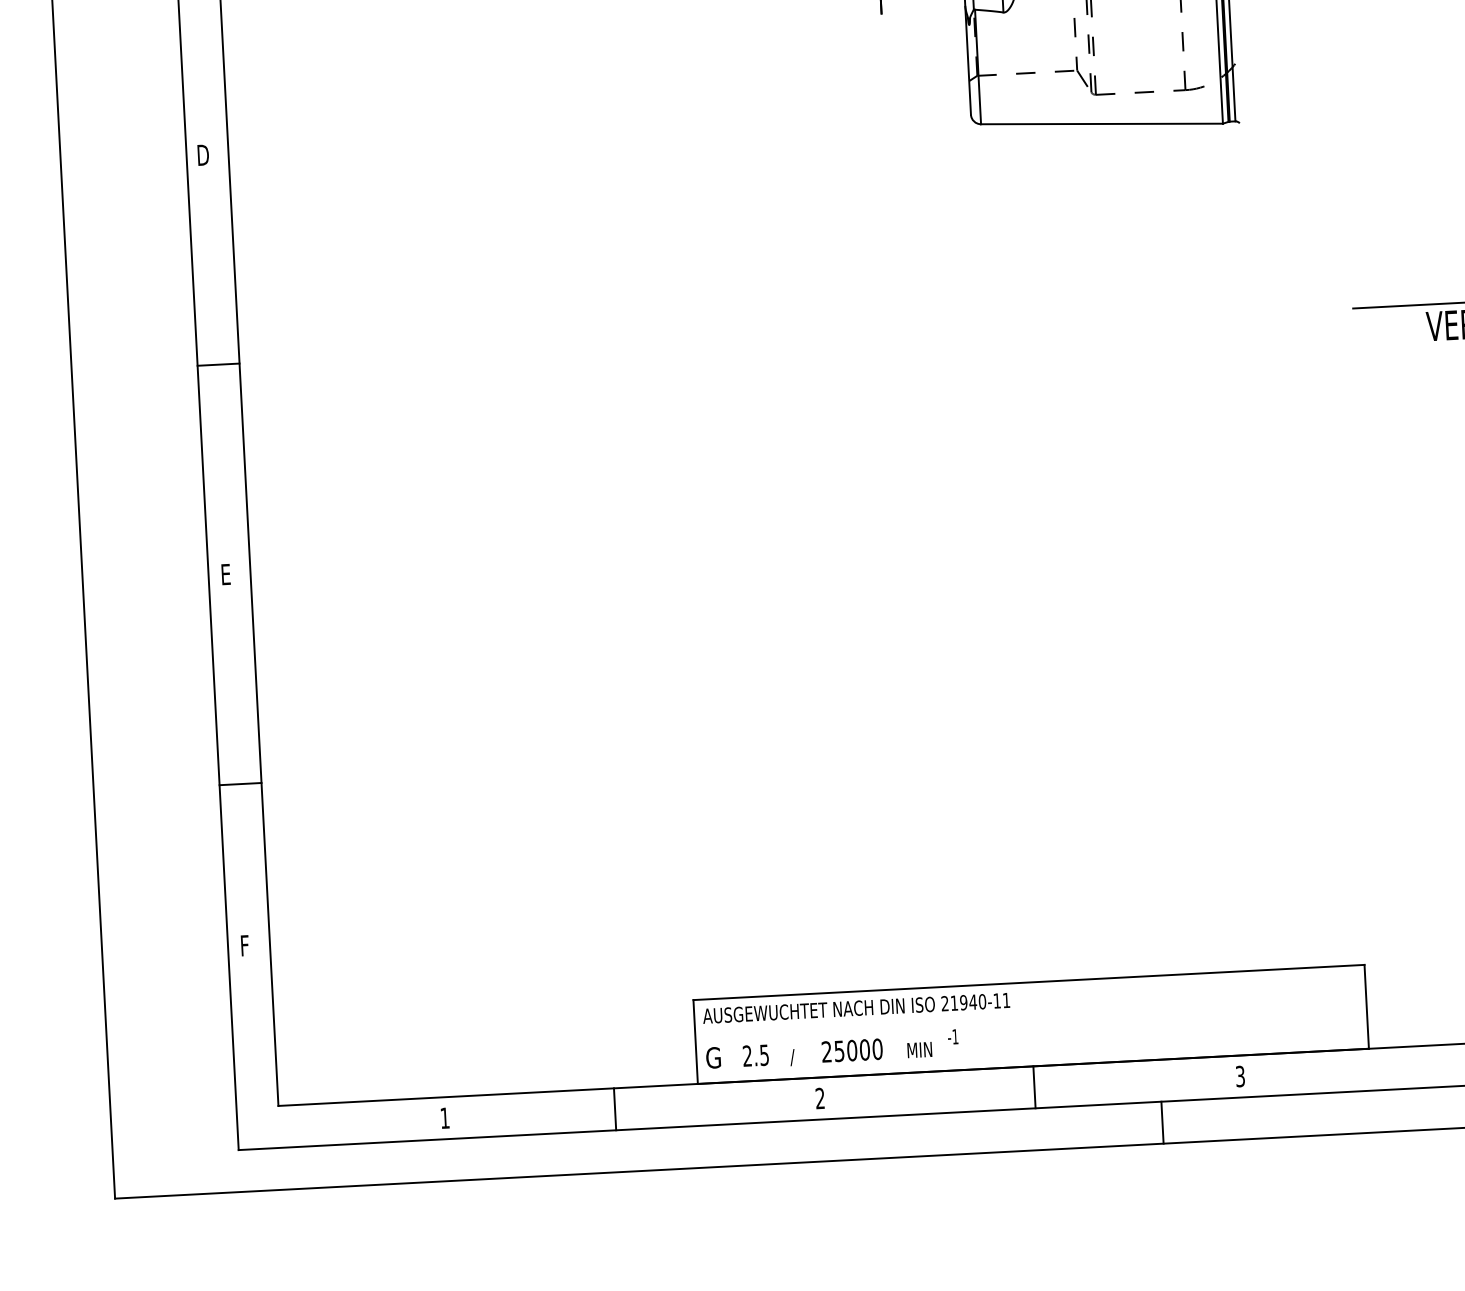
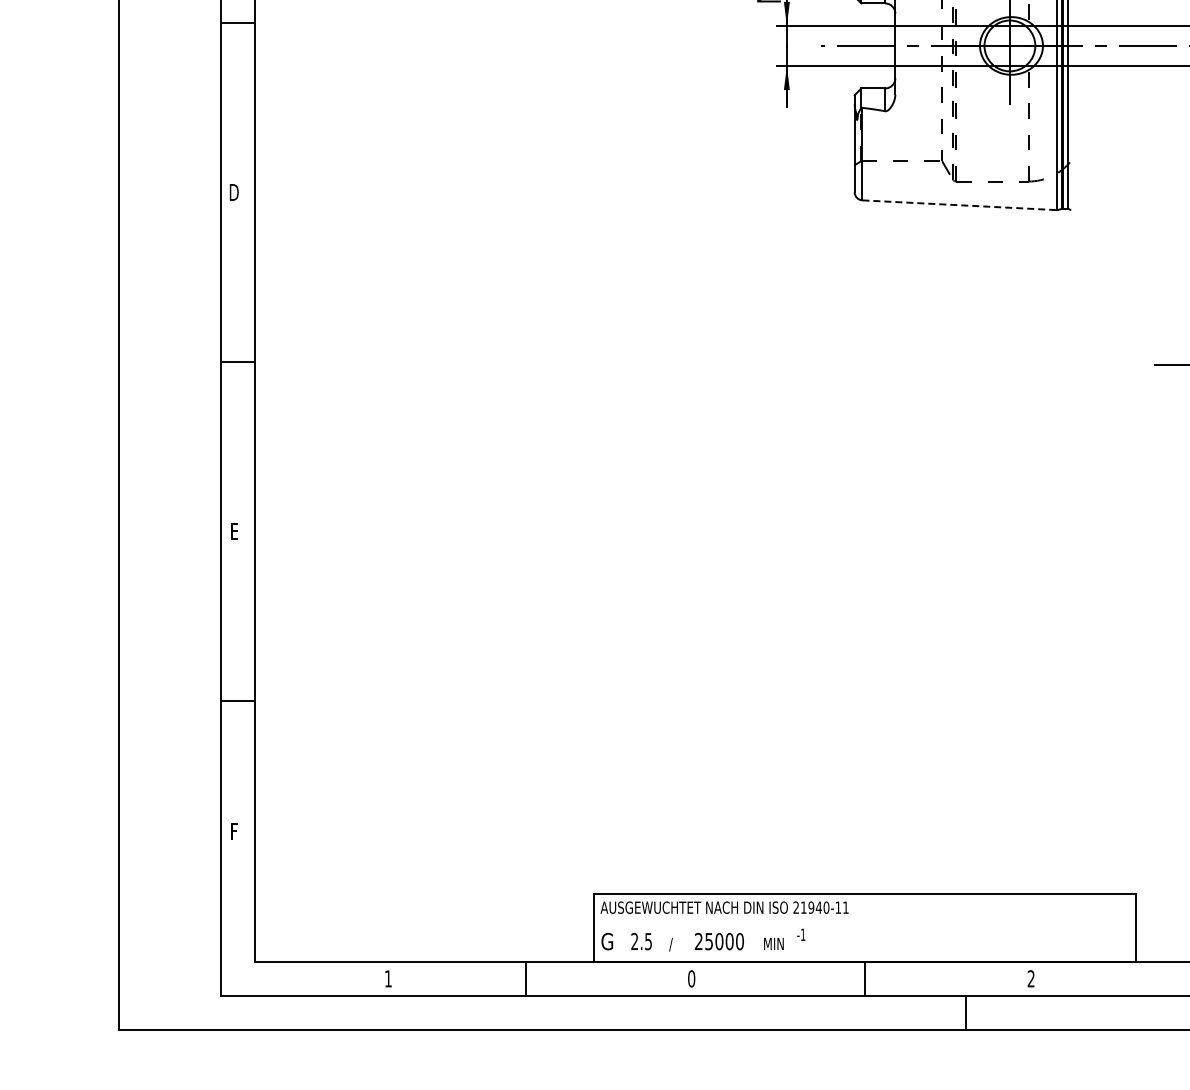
line: (1101, 124) -> (959, 205), solid -> dashed
text: (1239, 1076) -> (1030, 978), 3 -> 2
text: (820, 1098) -> (691, 978), 2 -> 0

